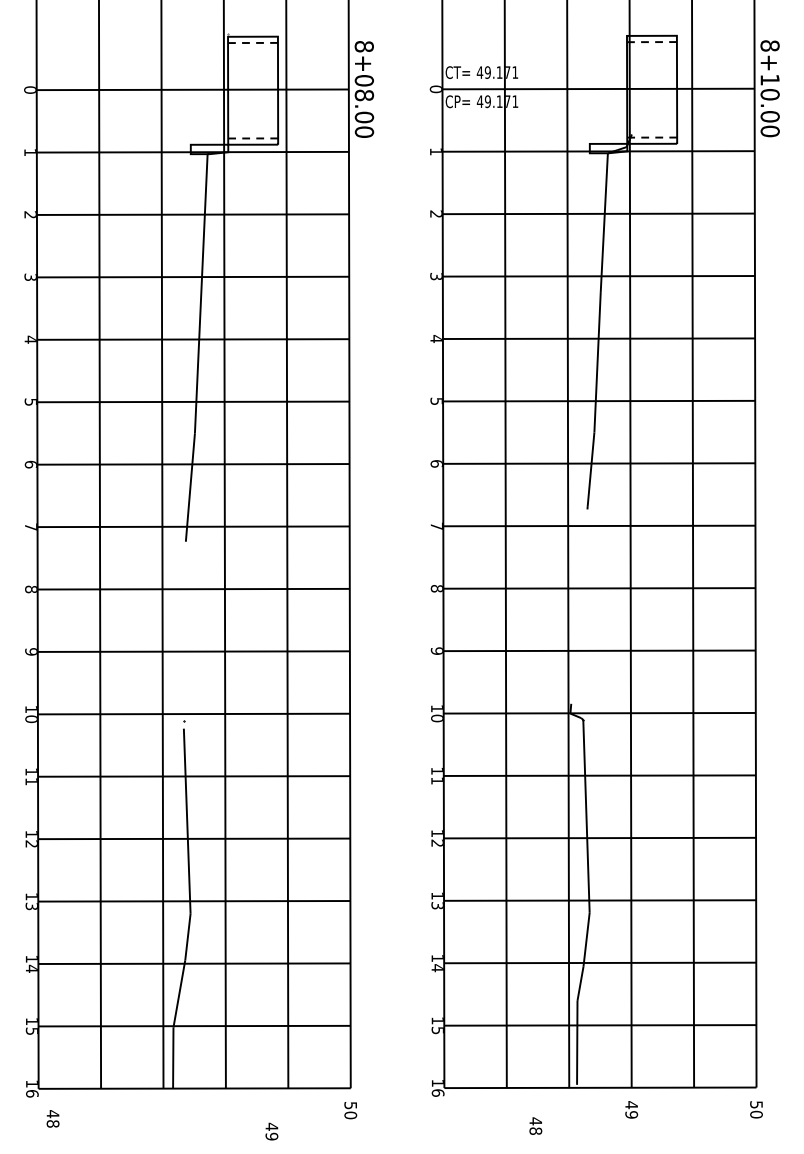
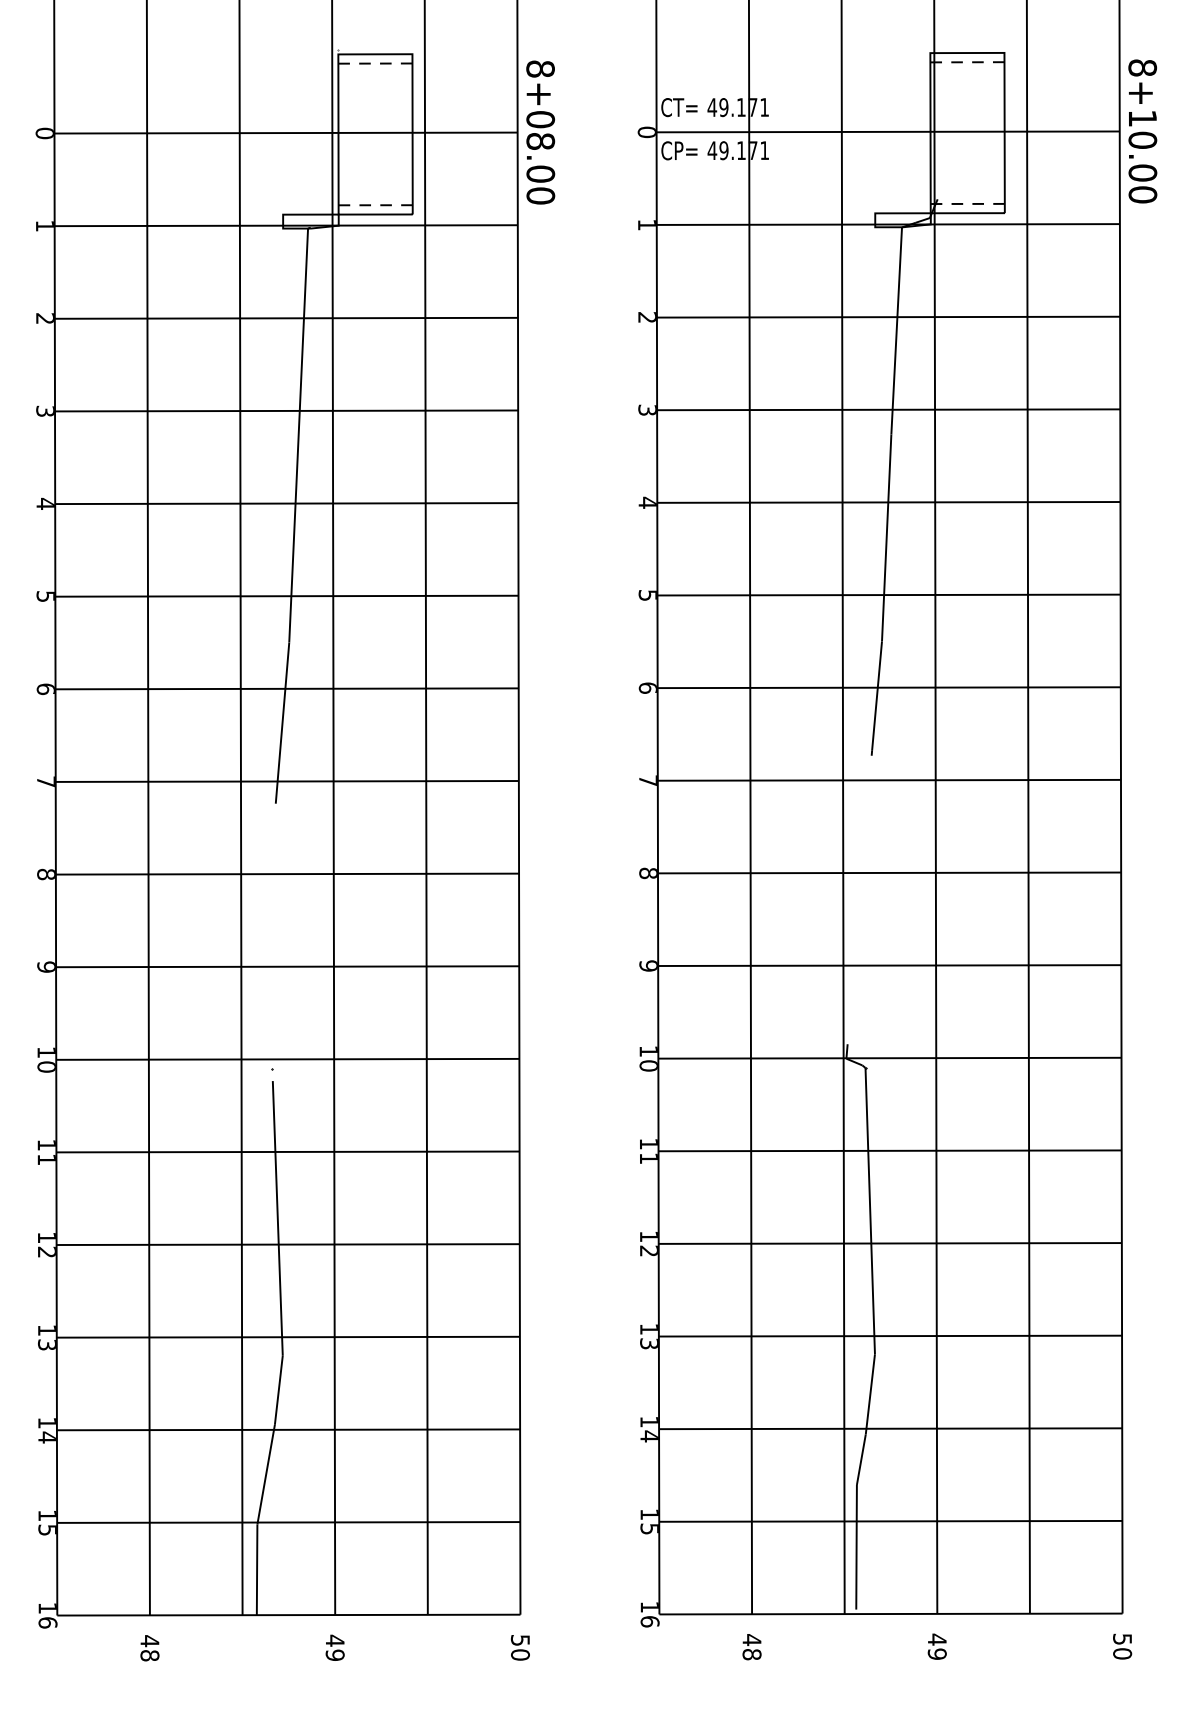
text: (52, 1118) -> (149, 1647), moved
text: (535, 1125) -> (751, 1646), moved
text: (271, 1131) -> (334, 1647), moved

